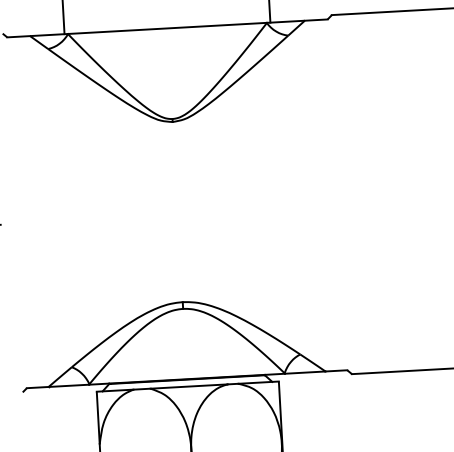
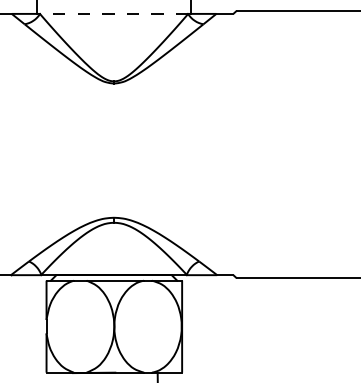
line: (166, 27) -> (113, 13), solid -> dashed

